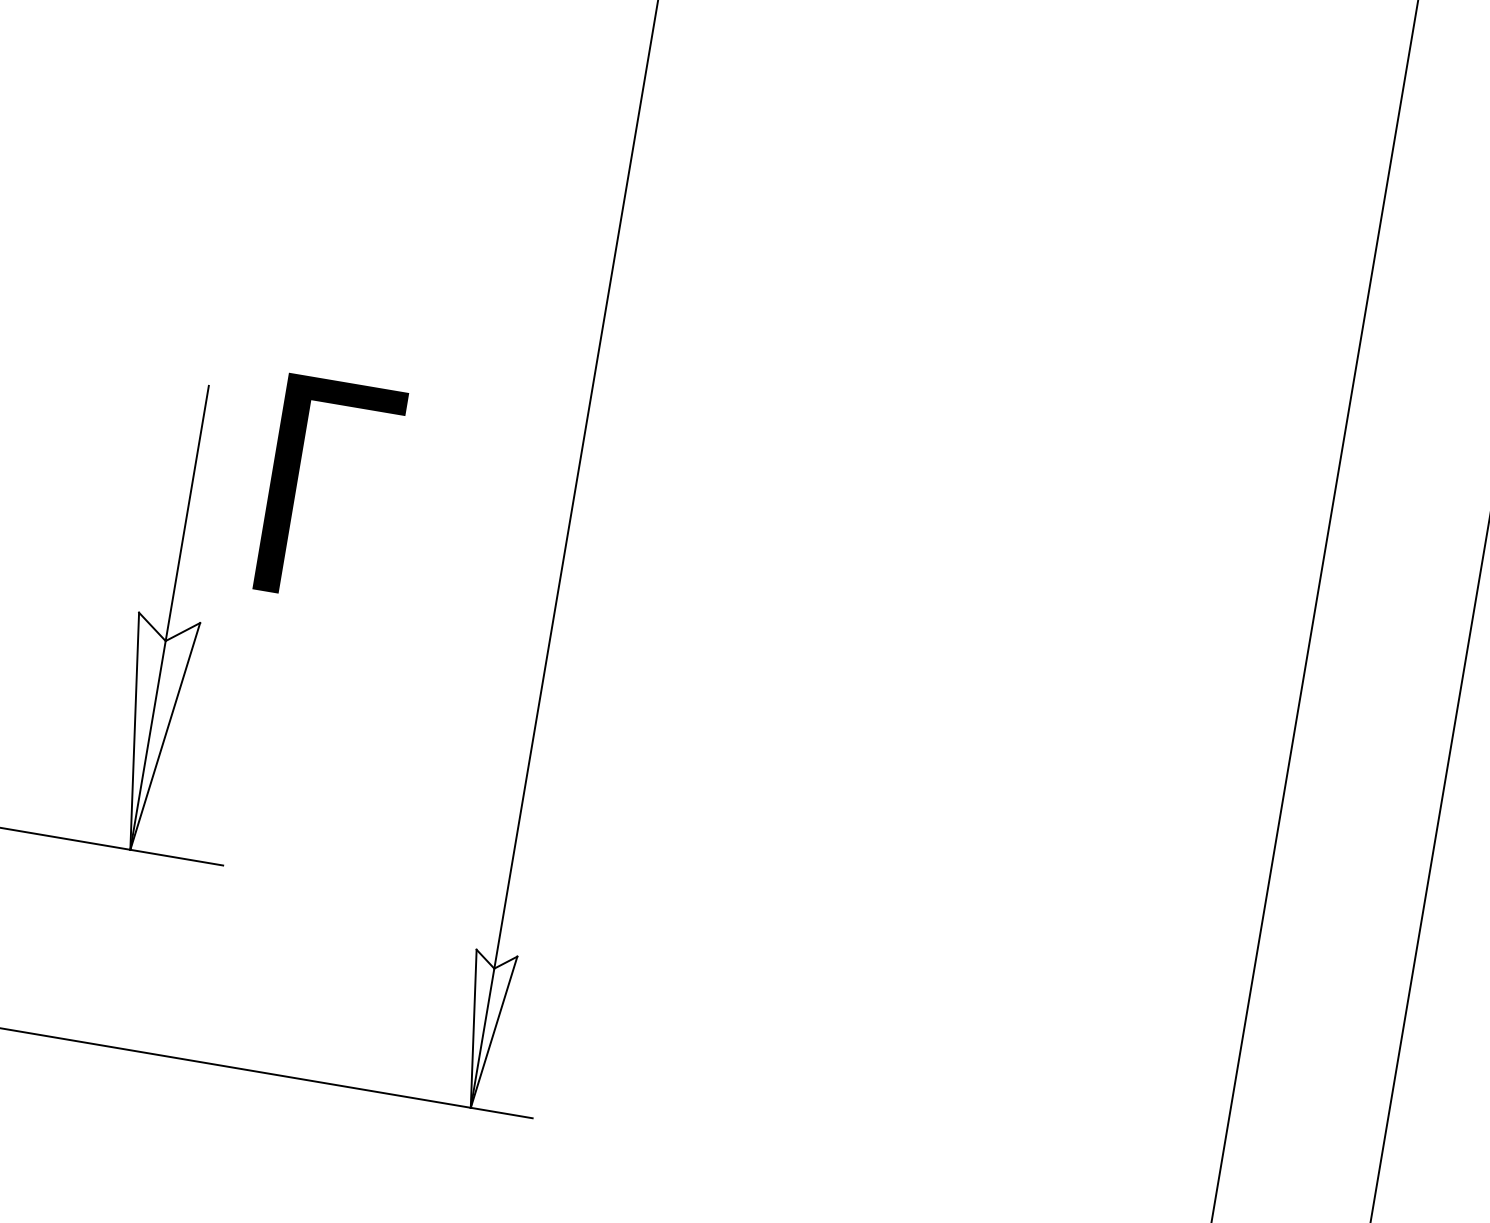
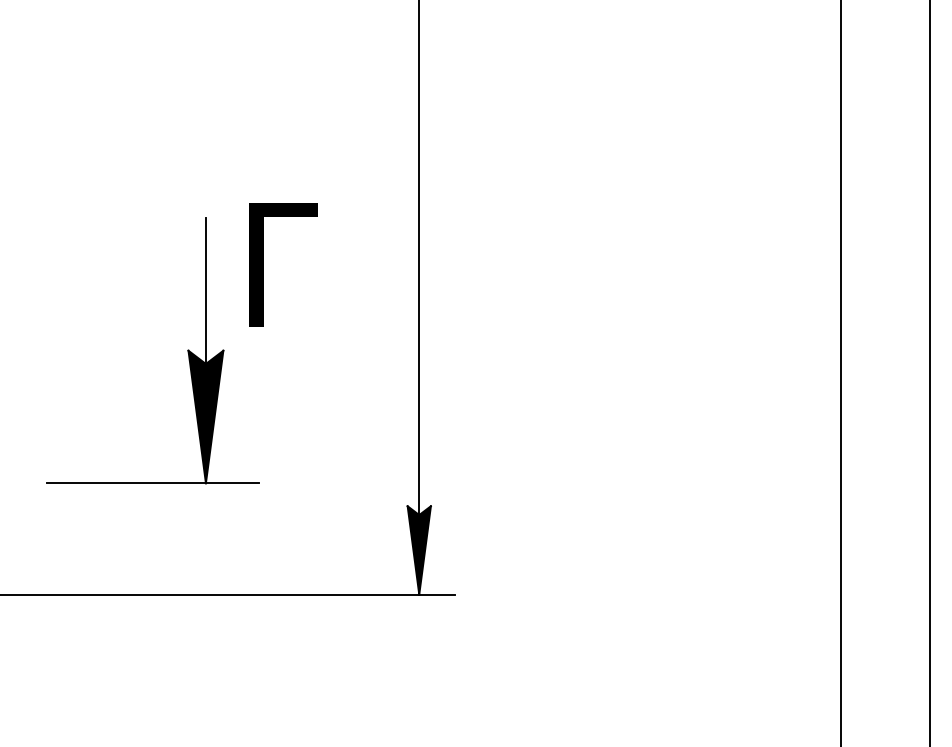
fill: (149, 732) -> (205, 416), added
fill: (482, 1030) -> (418, 550), added

